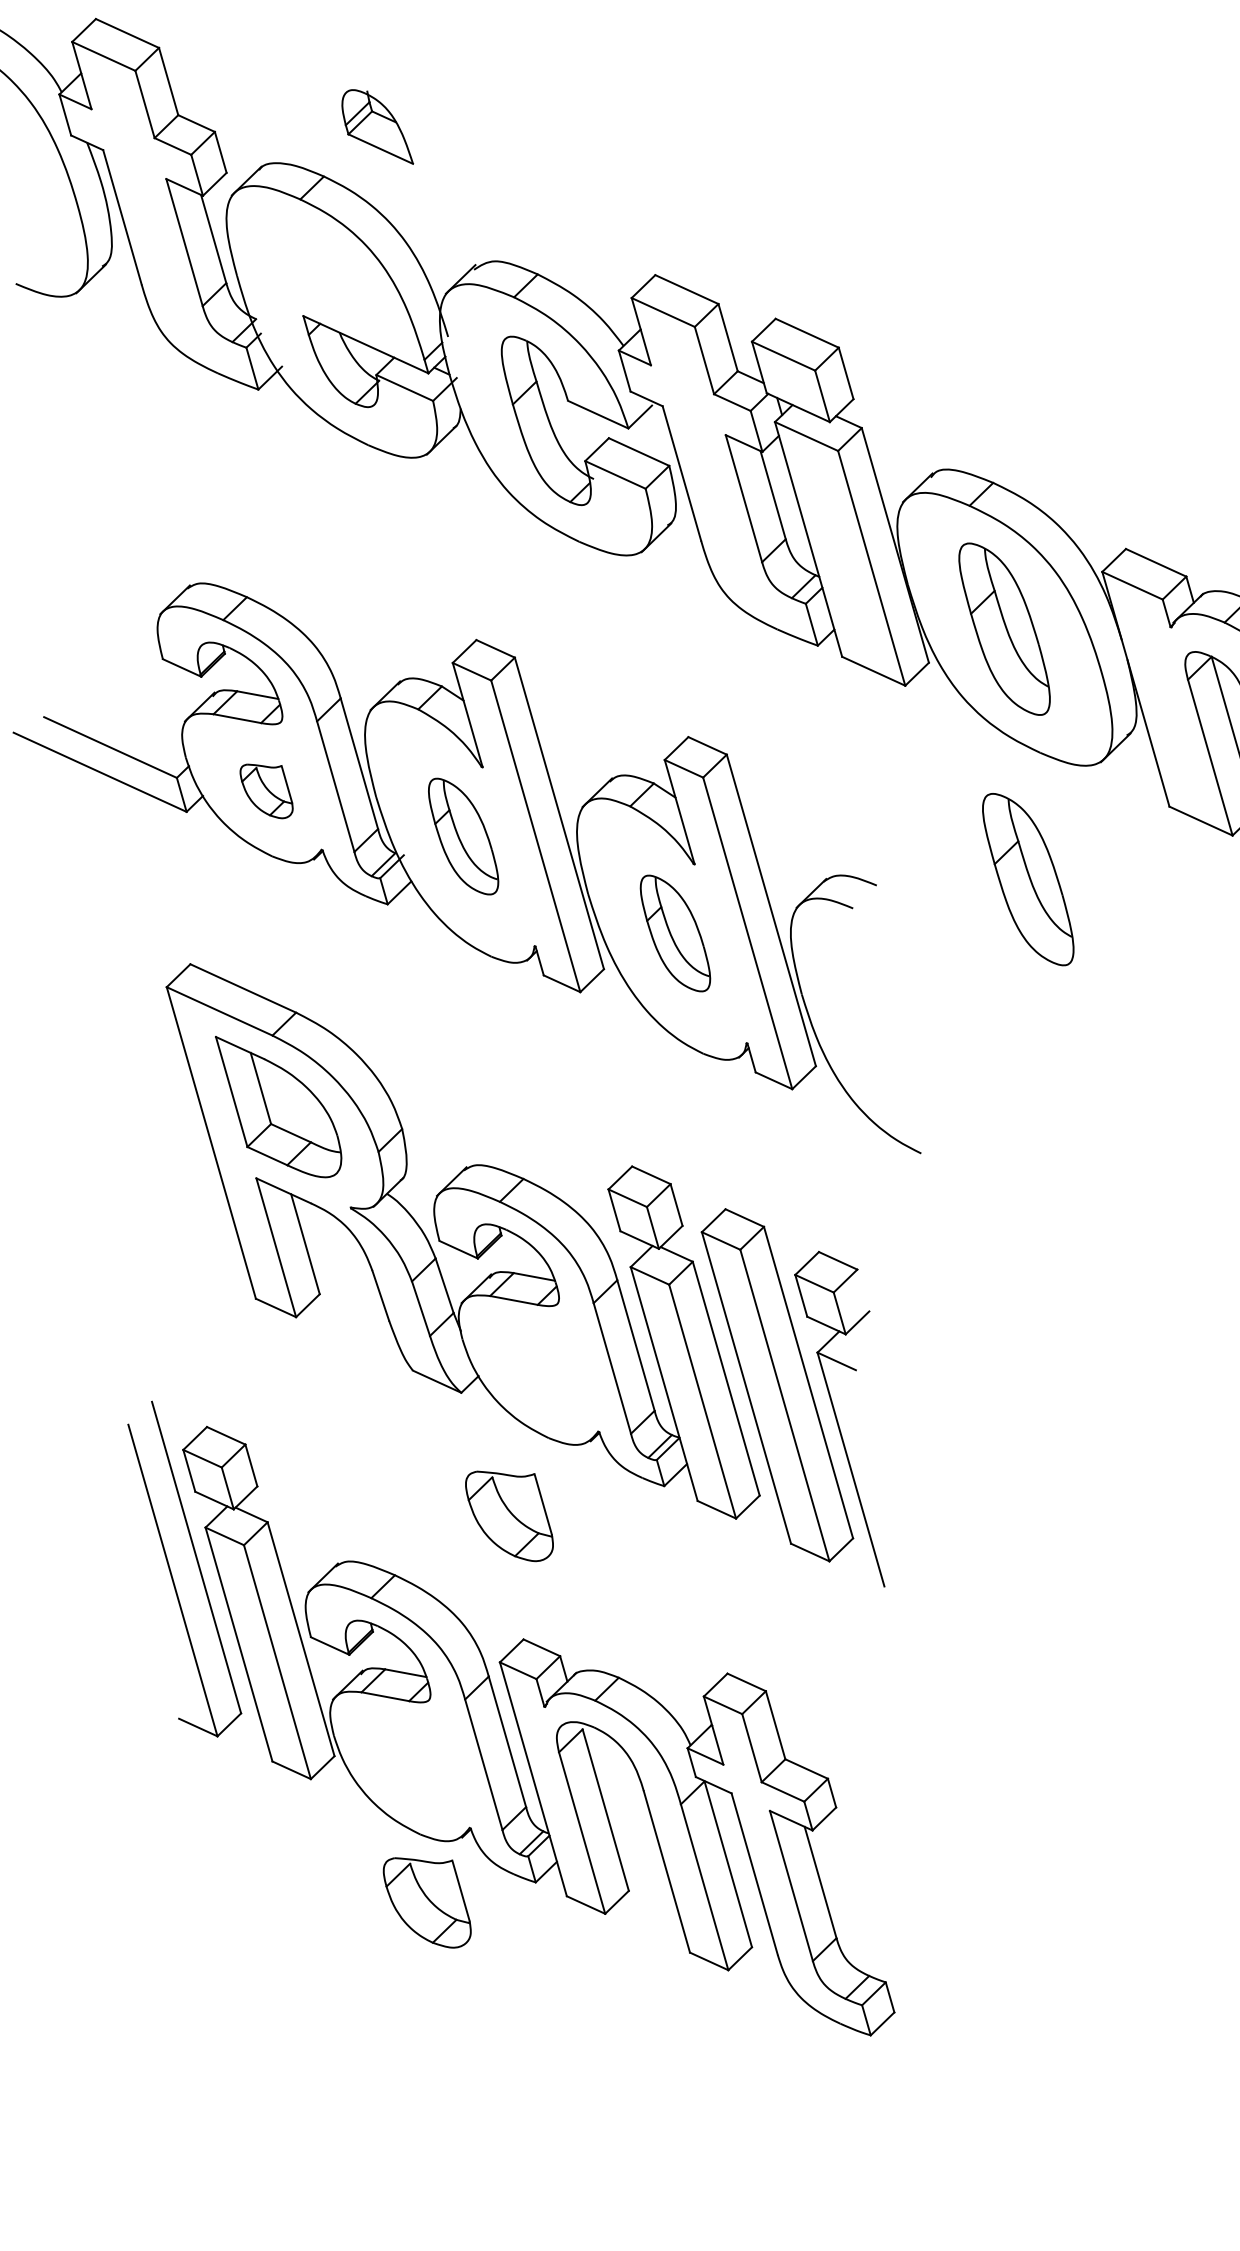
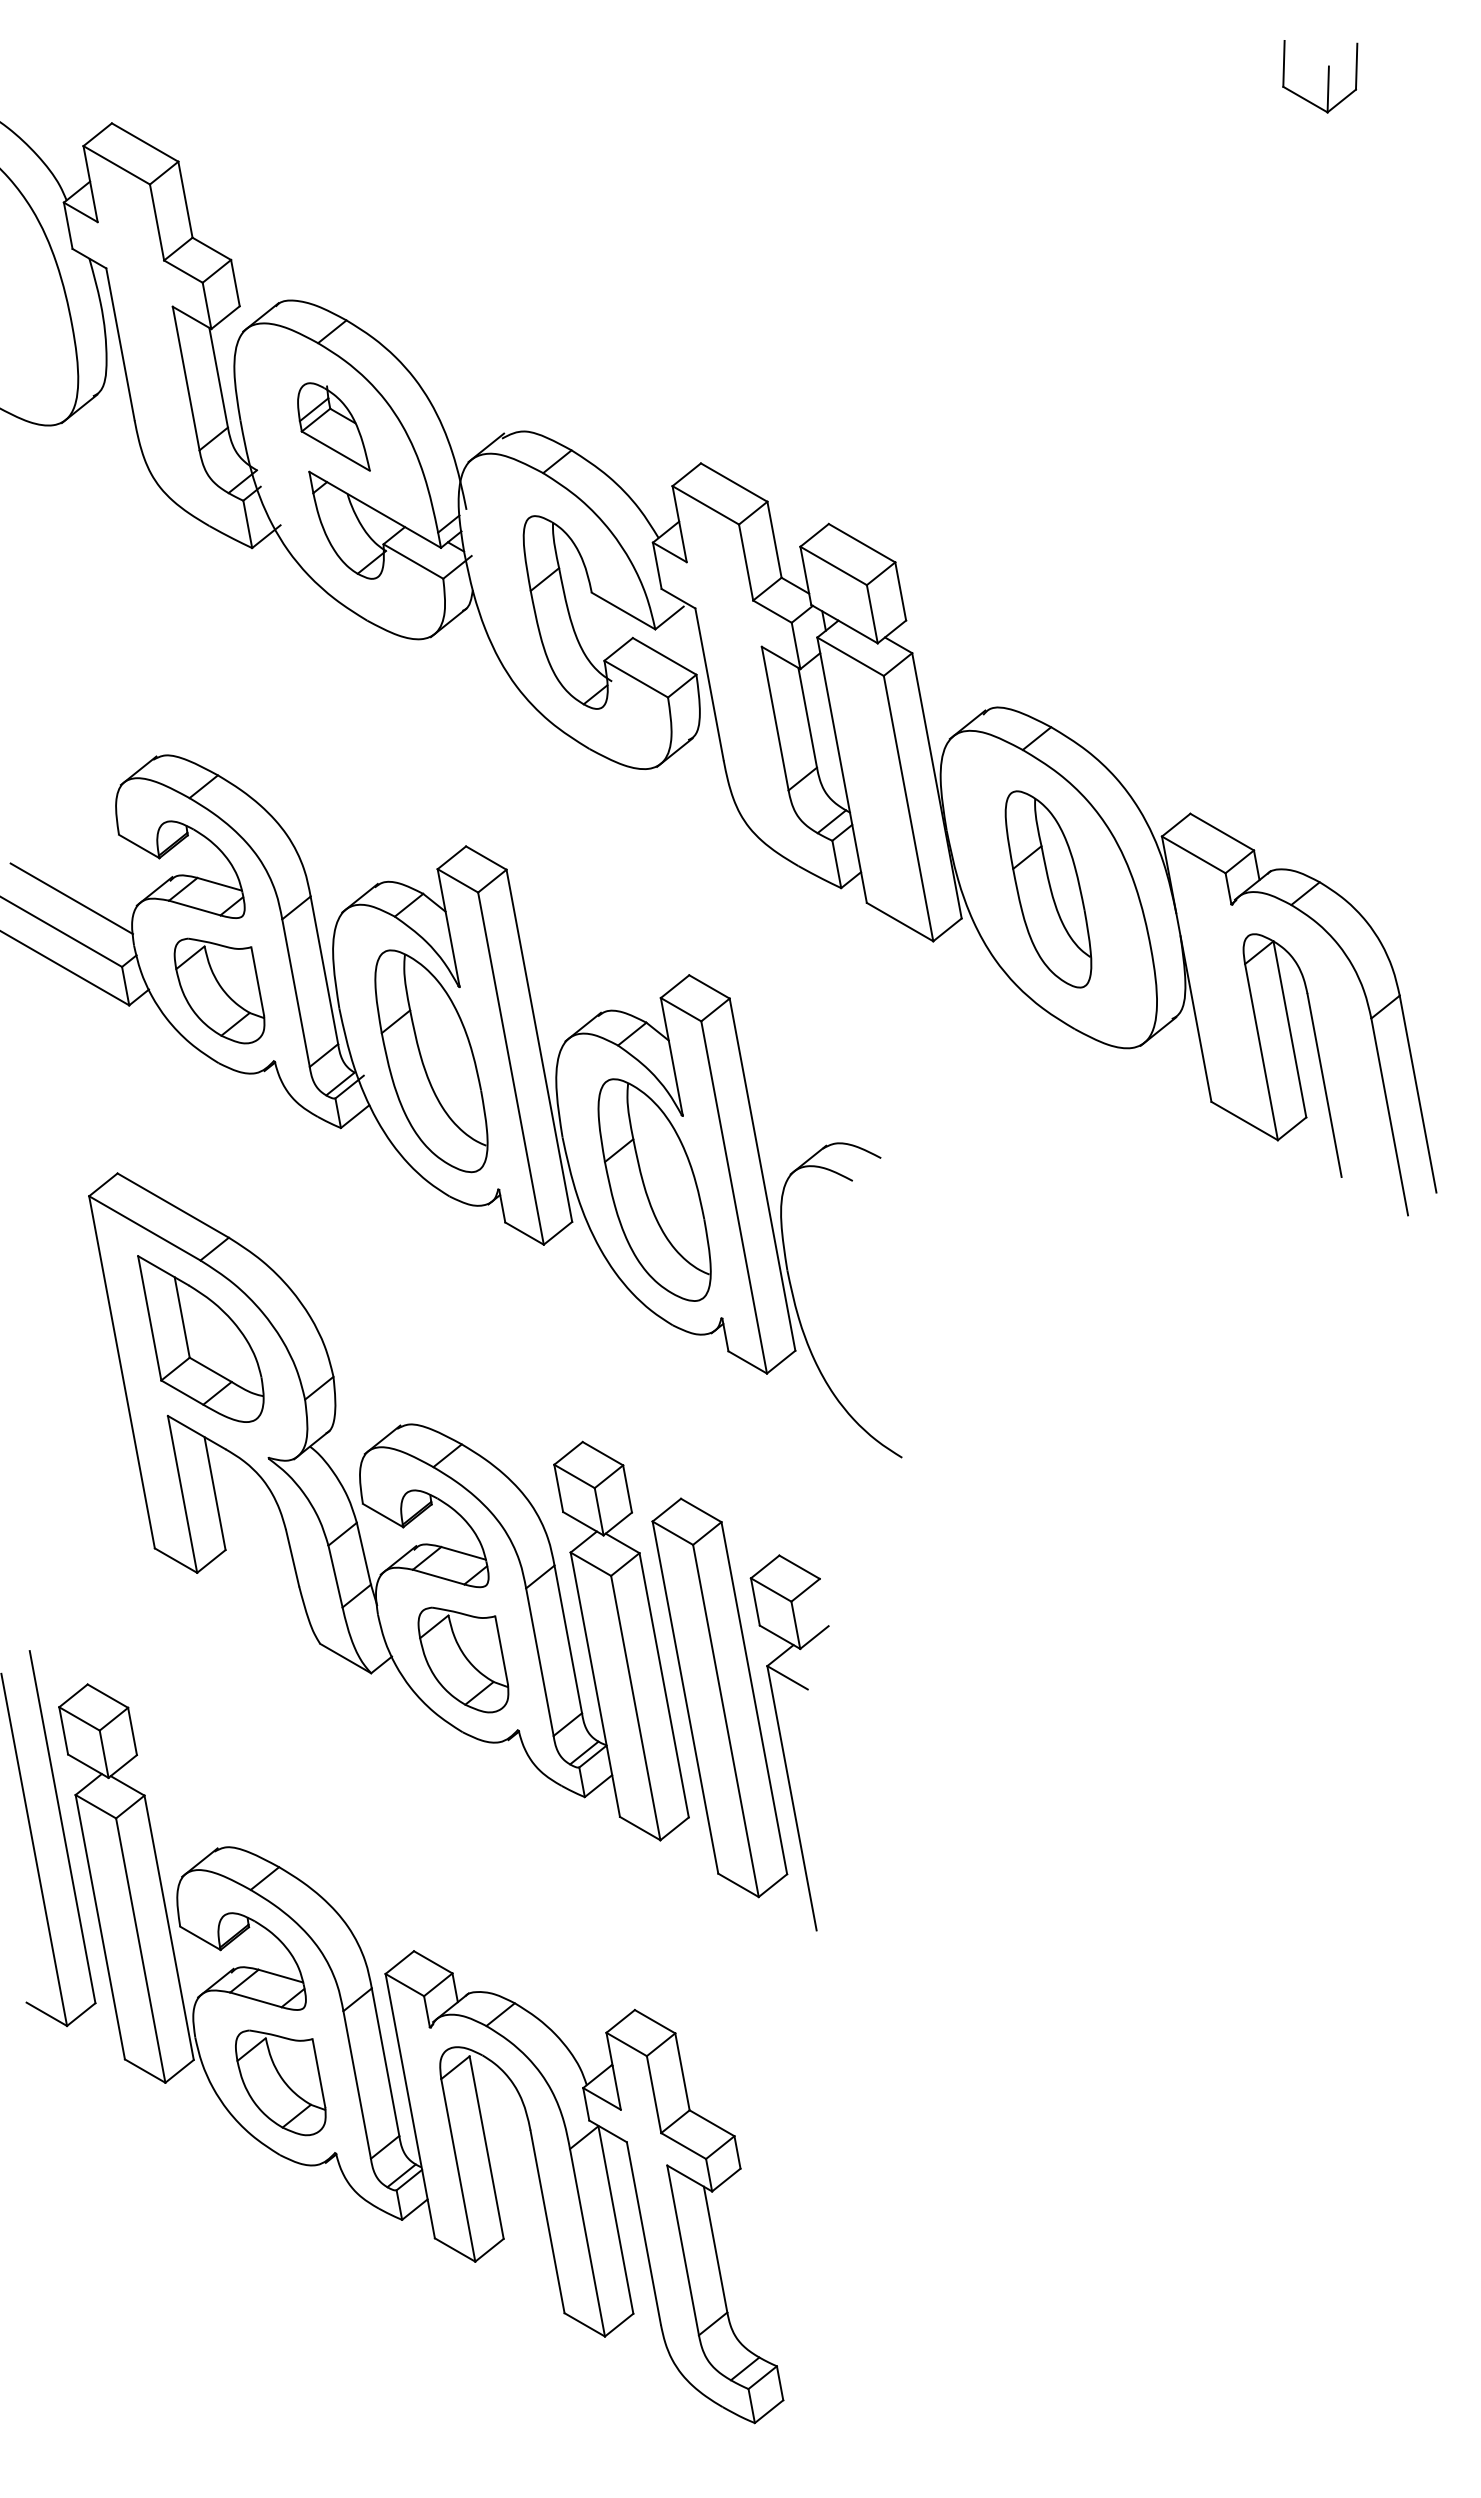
part: (376, 127) -> (333, 426), moved
line: (125, 720) -> (71, 898), added
part: (266, 790) -> (219, 990), size x1.67
part: (463, 836) -> (431, 1061), size x1.67
part: (1028, 879) -> (1048, 1167), removed
part: (675, 933) -> (654, 1189), size x1.67
part: (509, 1515) -> (463, 1659), moved
part: (427, 1902) -> (280, 2082), moved

